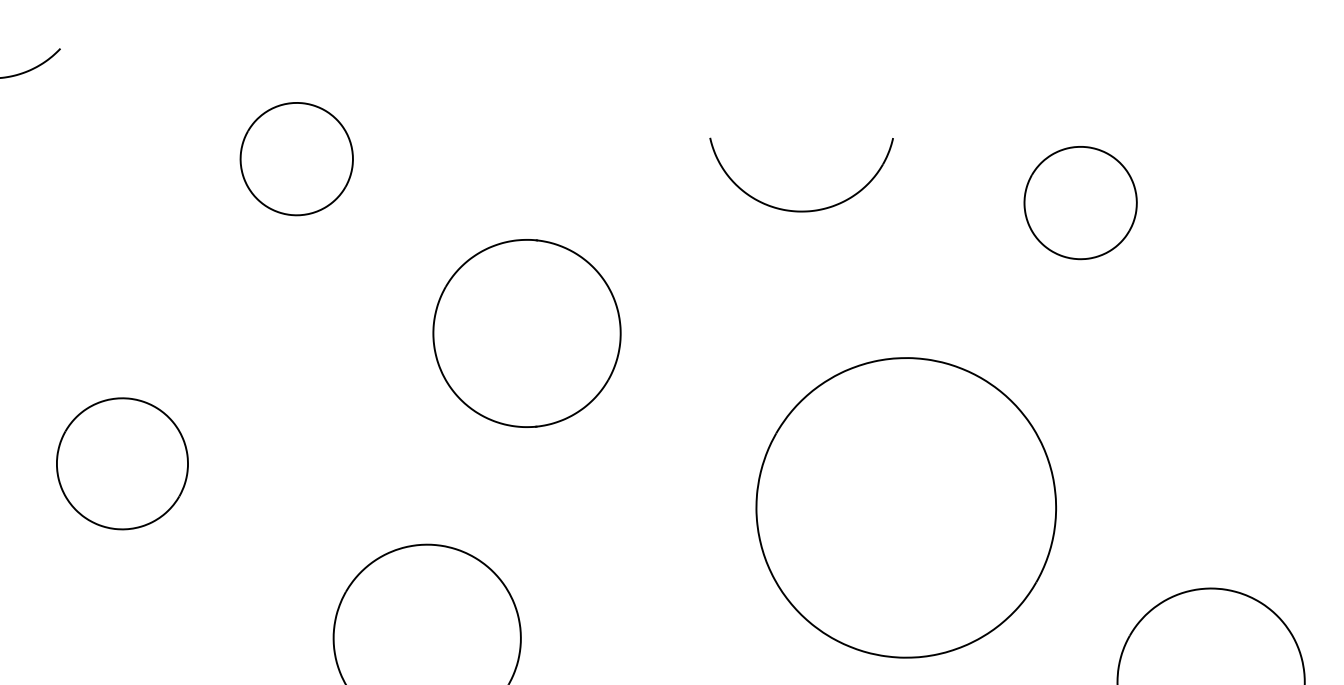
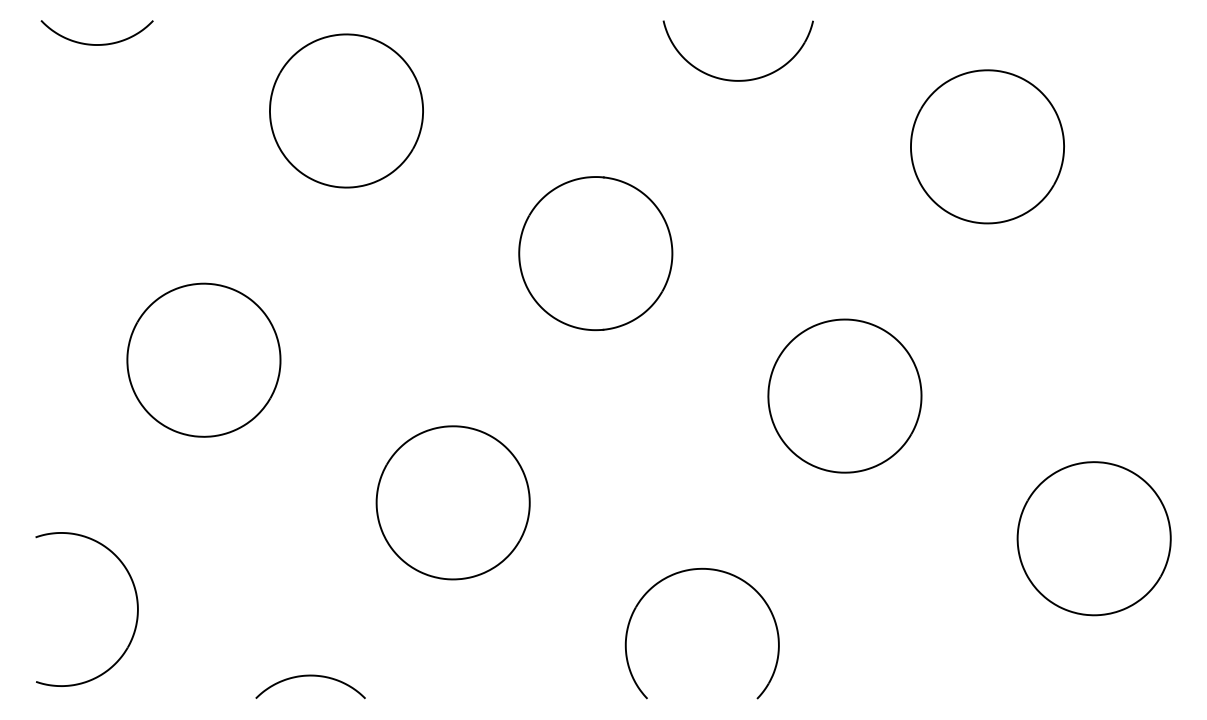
part: (296, 158) -> (346, 110), size x1.67
part: (1080, 202) -> (987, 146), size x1.67
part: (796, 209) -> (734, 79), moved
part: (526, 333) -> (595, 253), moved
part: (121, 463) -> (203, 359), size x1.43
part: (905, 507) -> (844, 395), size x0.62

